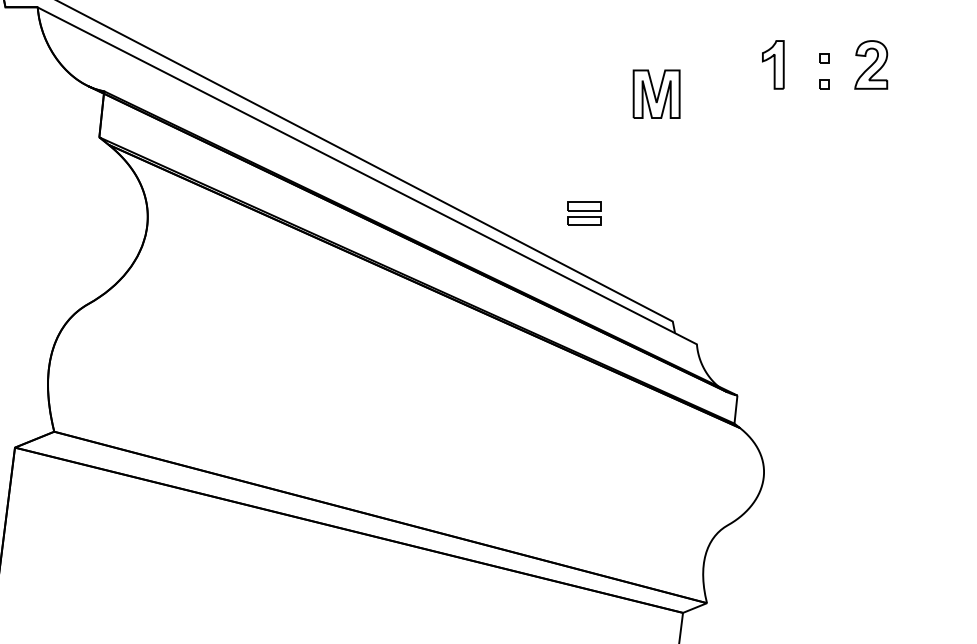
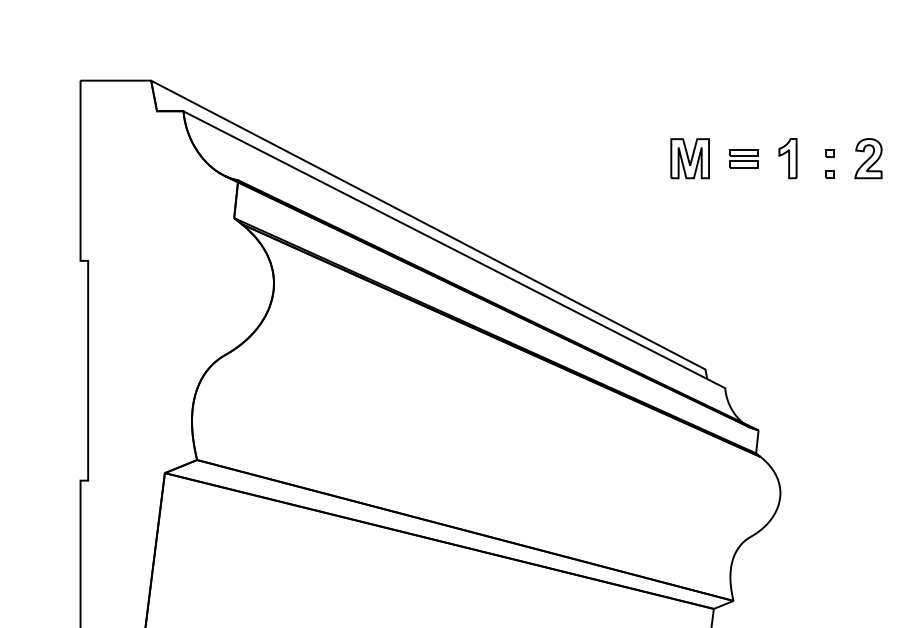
part: (655, 93) -> (689, 158), moved
part: (584, 213) -> (743, 158), moved

